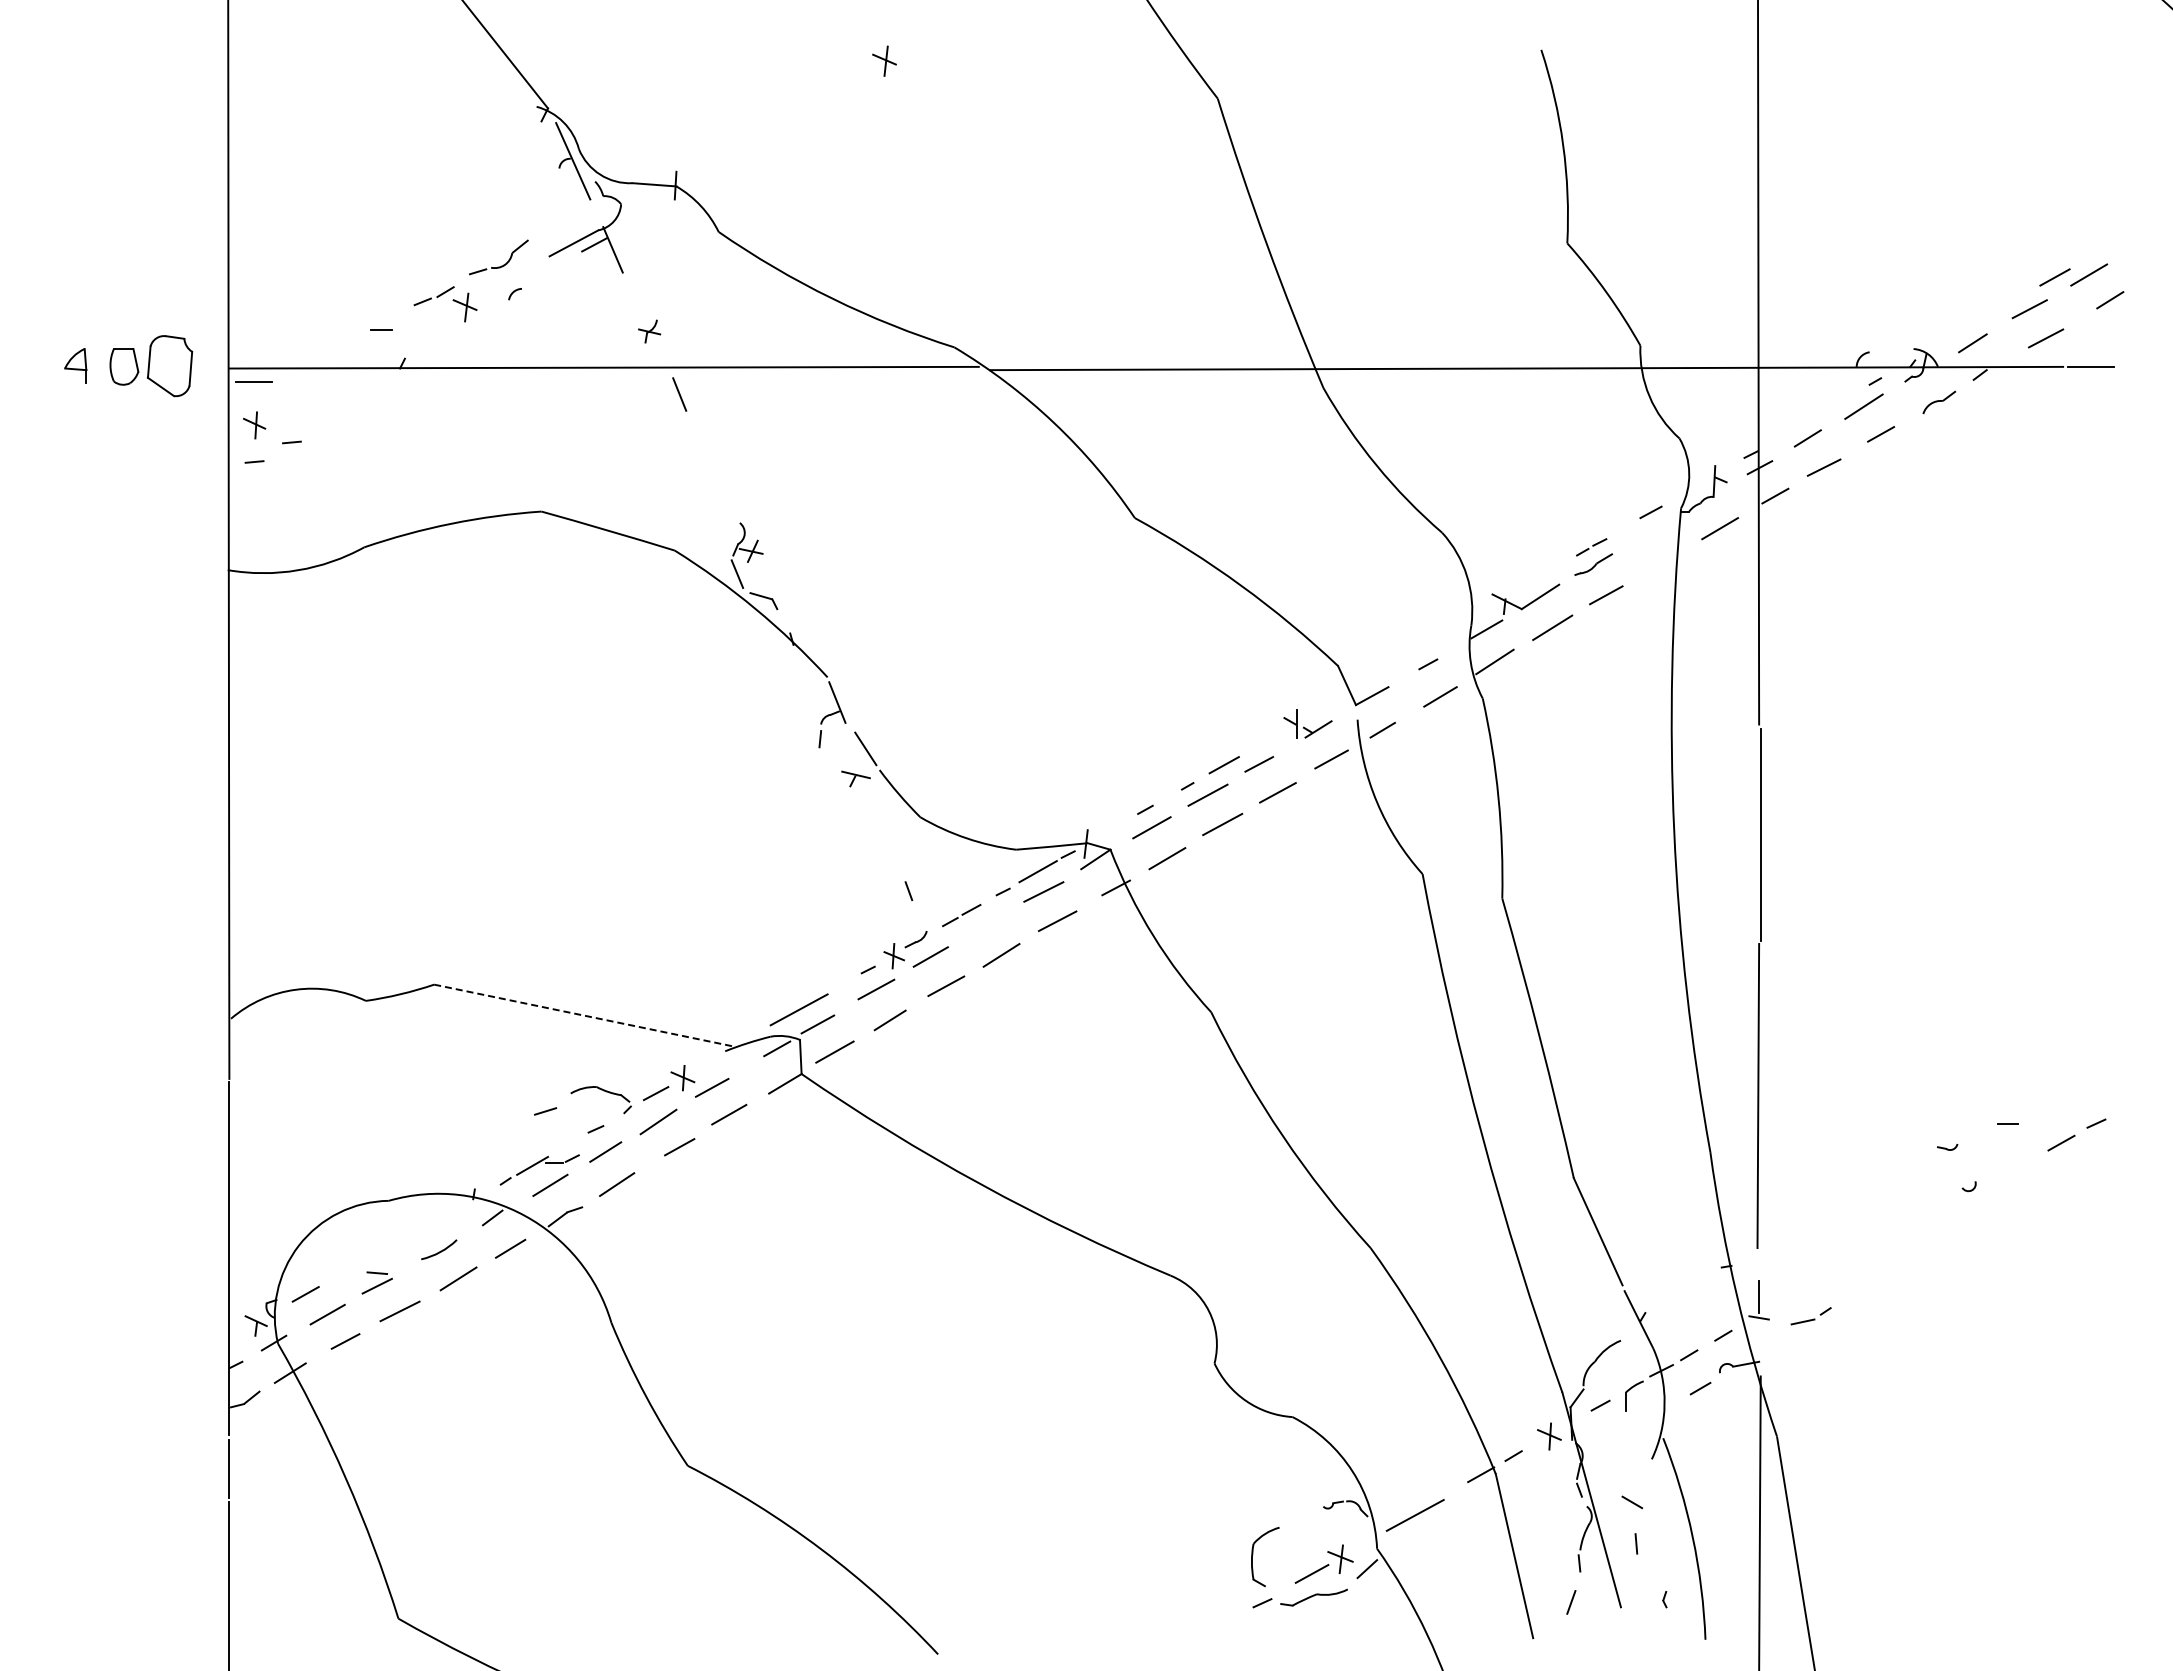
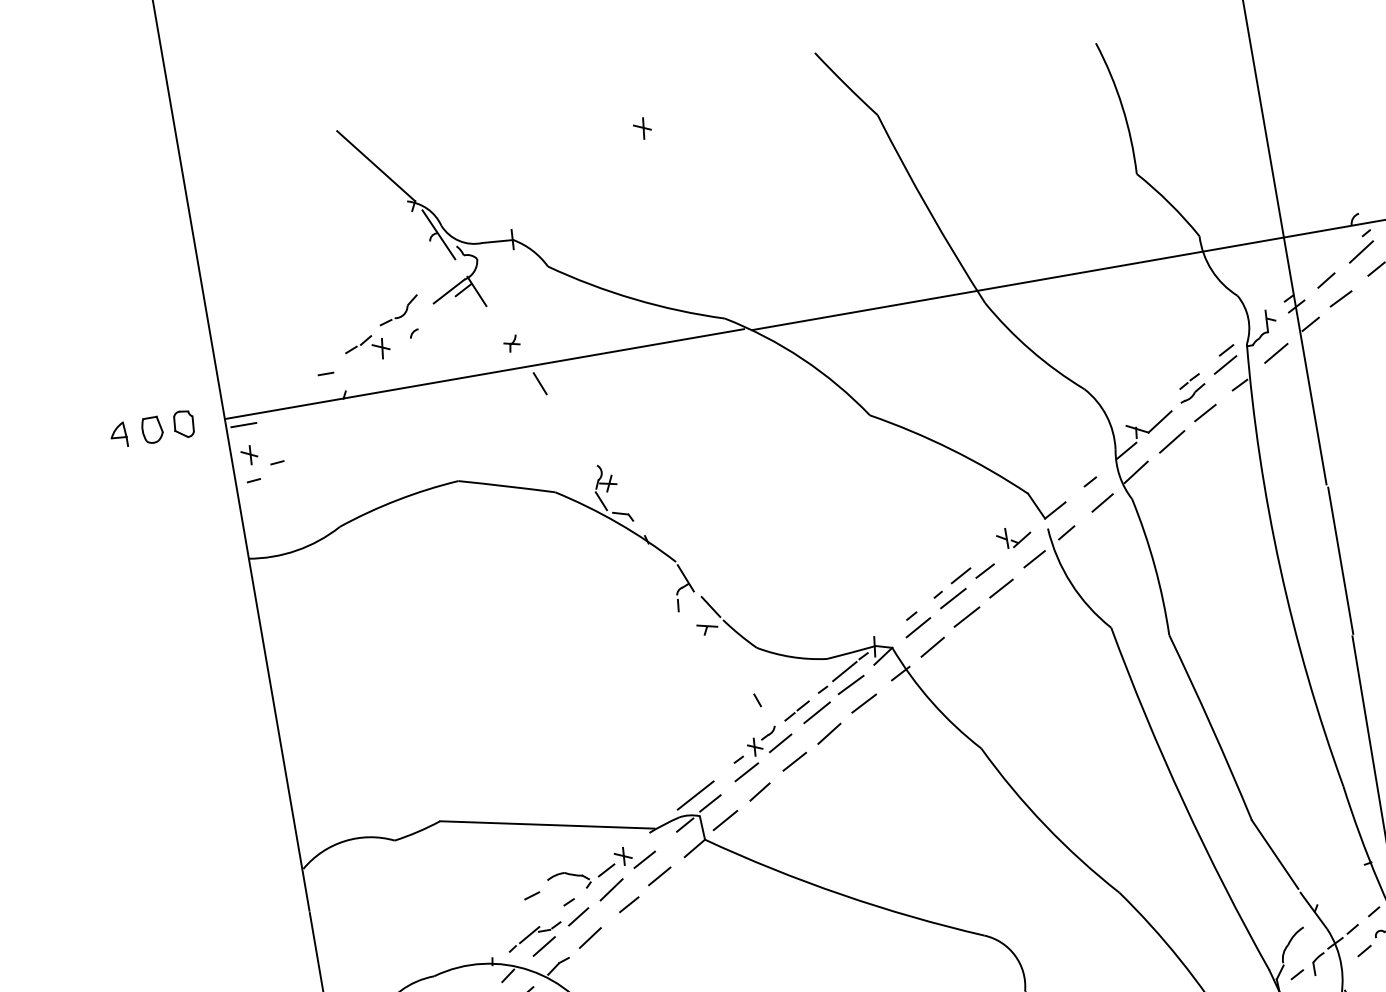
part: (169, 365) -> (183, 423), size x0.62
line: (1646, 532) -> (1225, 364), added
line: (1661, 564) -> (1239, 385), added
line: (989, 922) -> (817, 712), added
line: (583, 1015) -> (547, 824), dashed -> solid

